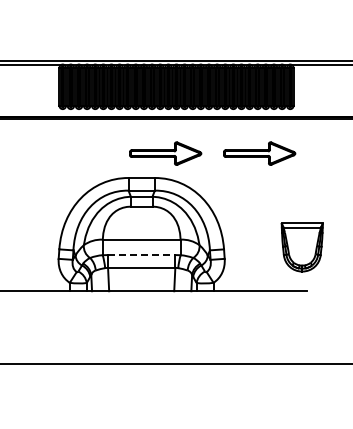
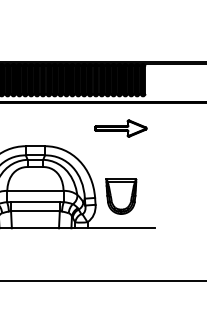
part: (165, 153) -> (52, 128), removed
part: (301, 247) -> (120, 196), moved
line: (141, 255) -> (35, 202), dashed -> solid

